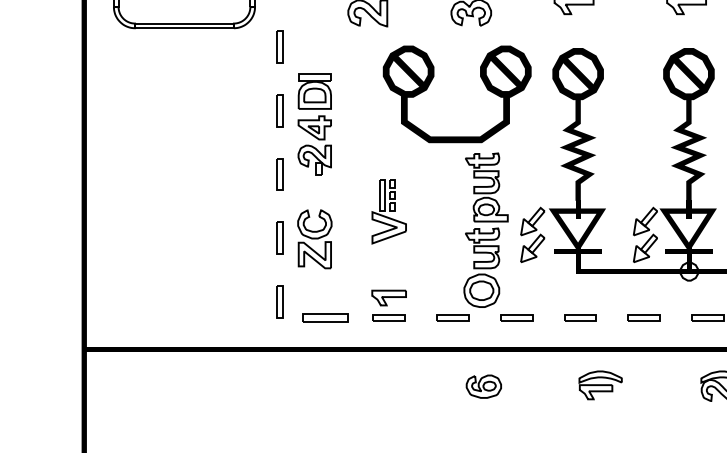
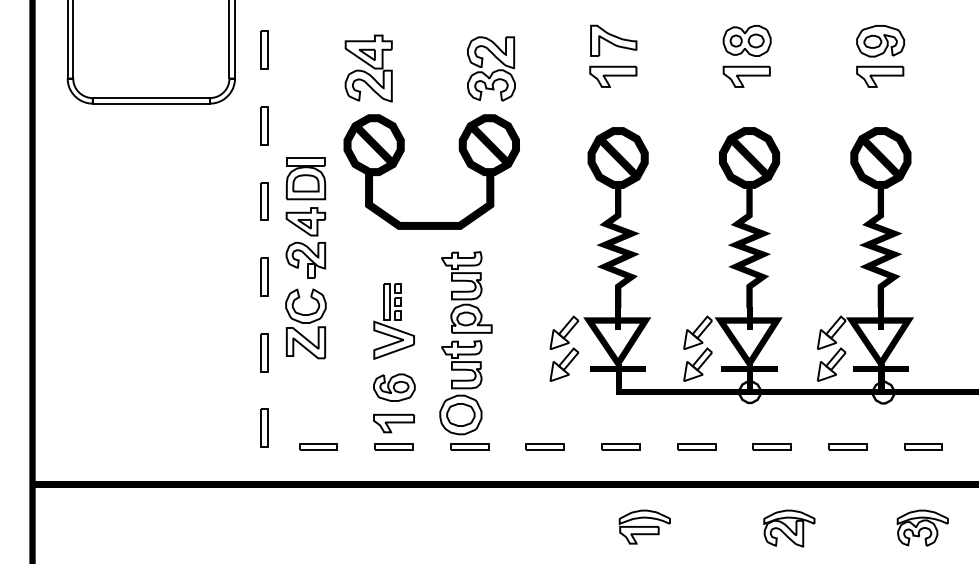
part: (431, 82) -> (401, 157), moved
part: (485, 230) -> (465, 343), moved
part: (314, 238) -> (305, 323), moved
part: (325, 317) -> (318, 446), size x0.71
part: (483, 386) -> (394, 387), moved

